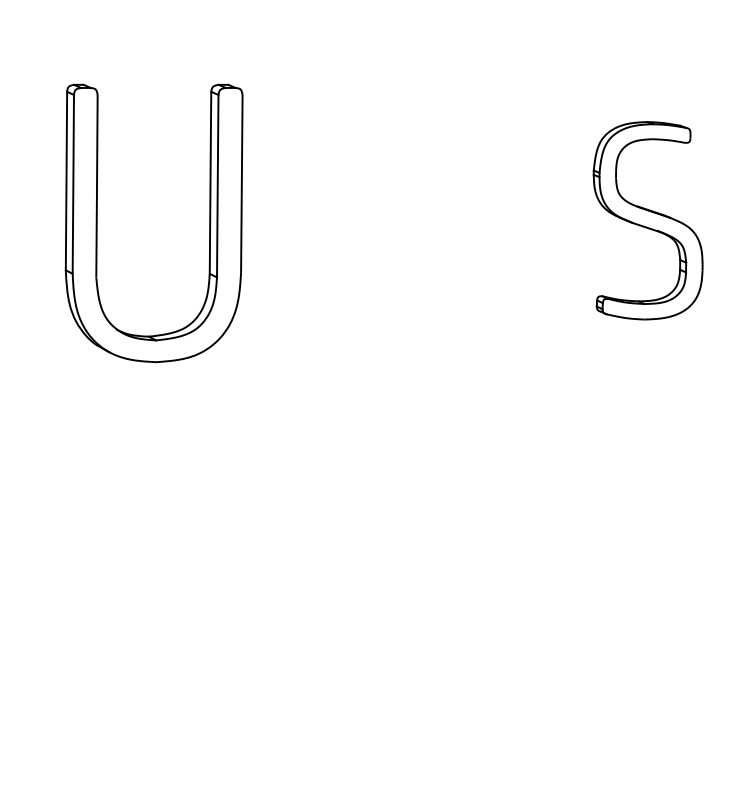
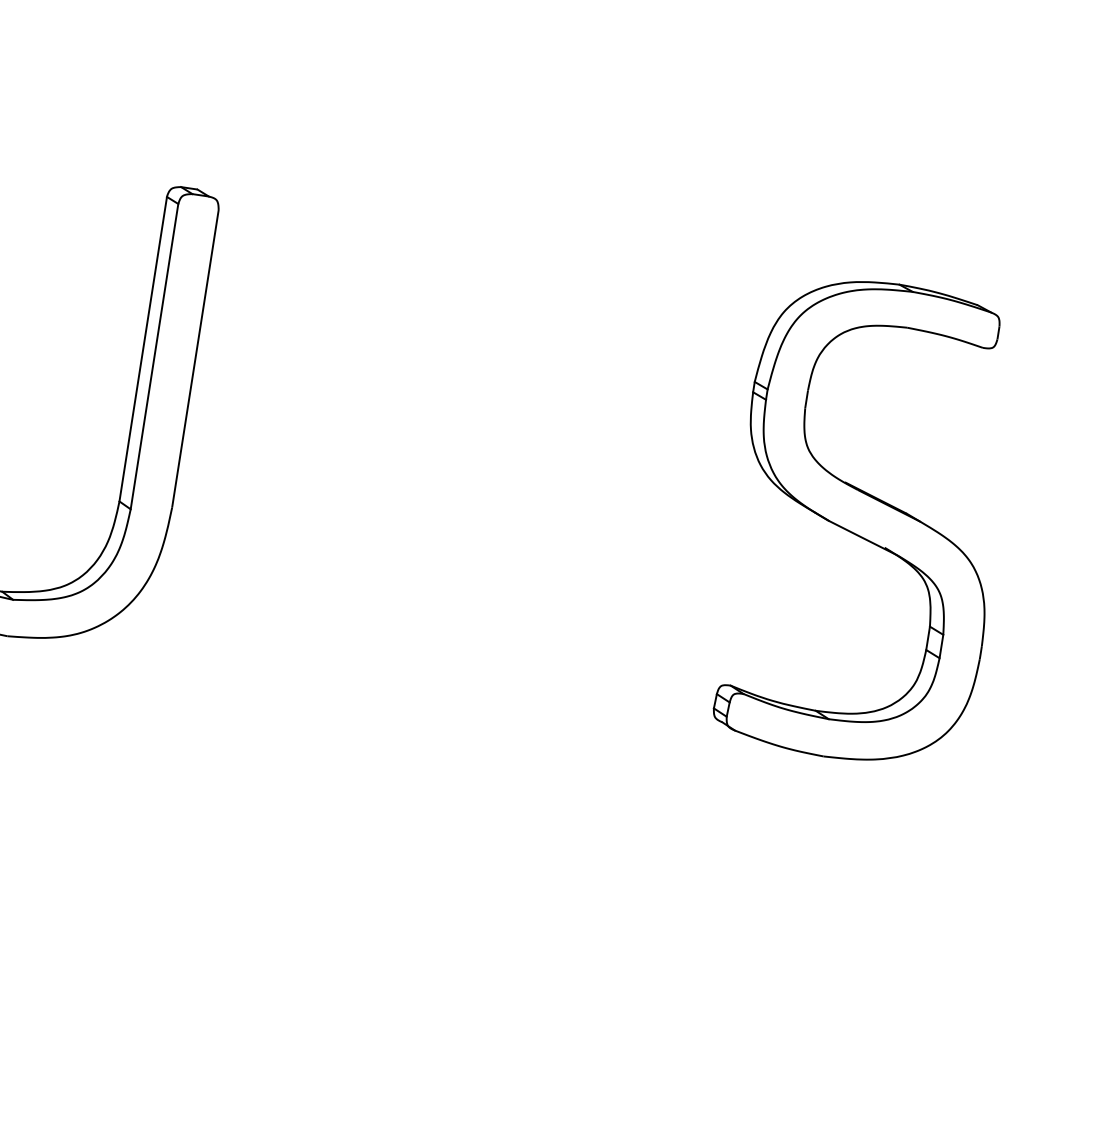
part: (647, 220) -> (866, 520), size x1.43

